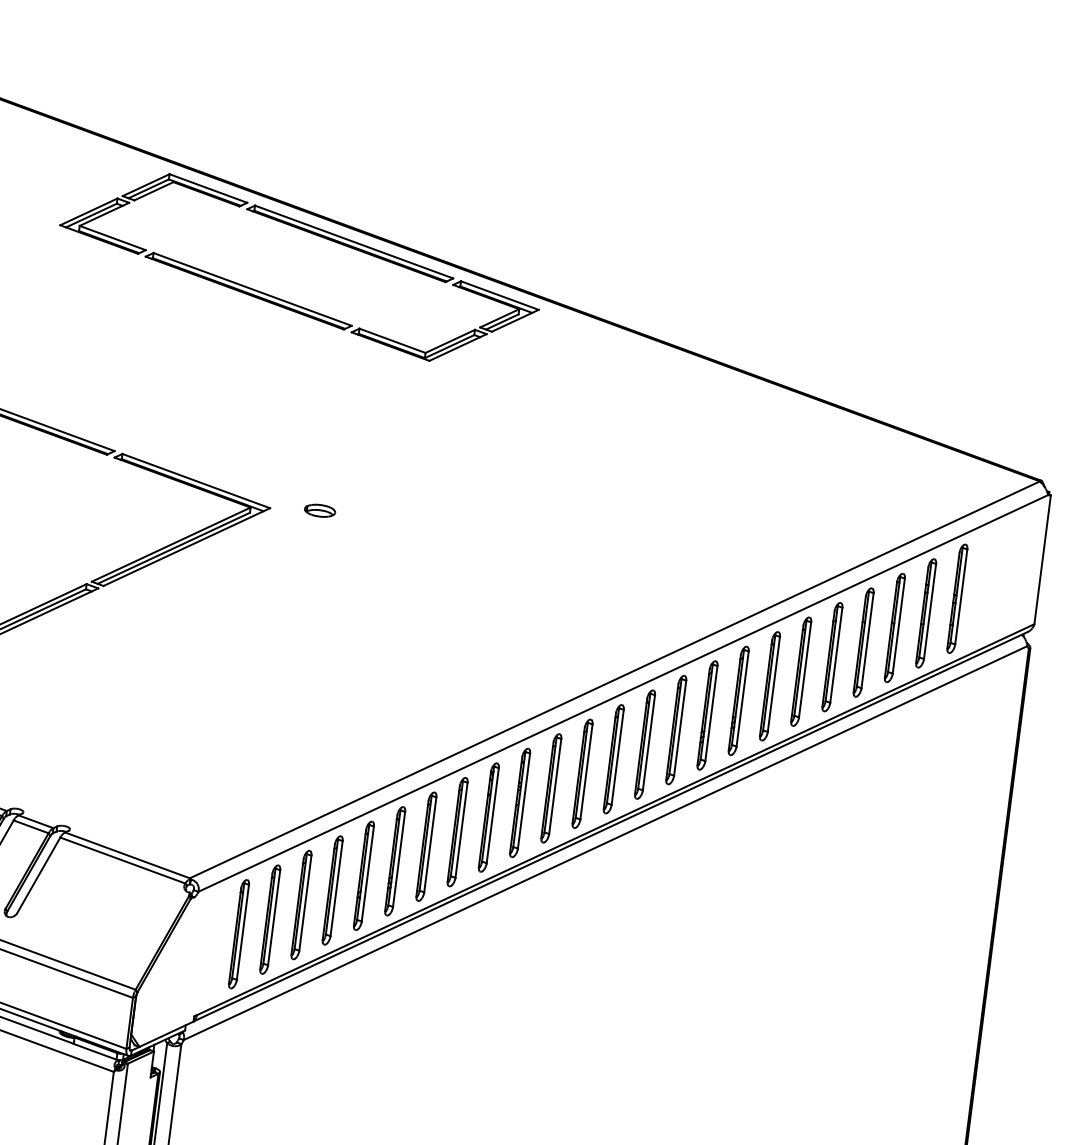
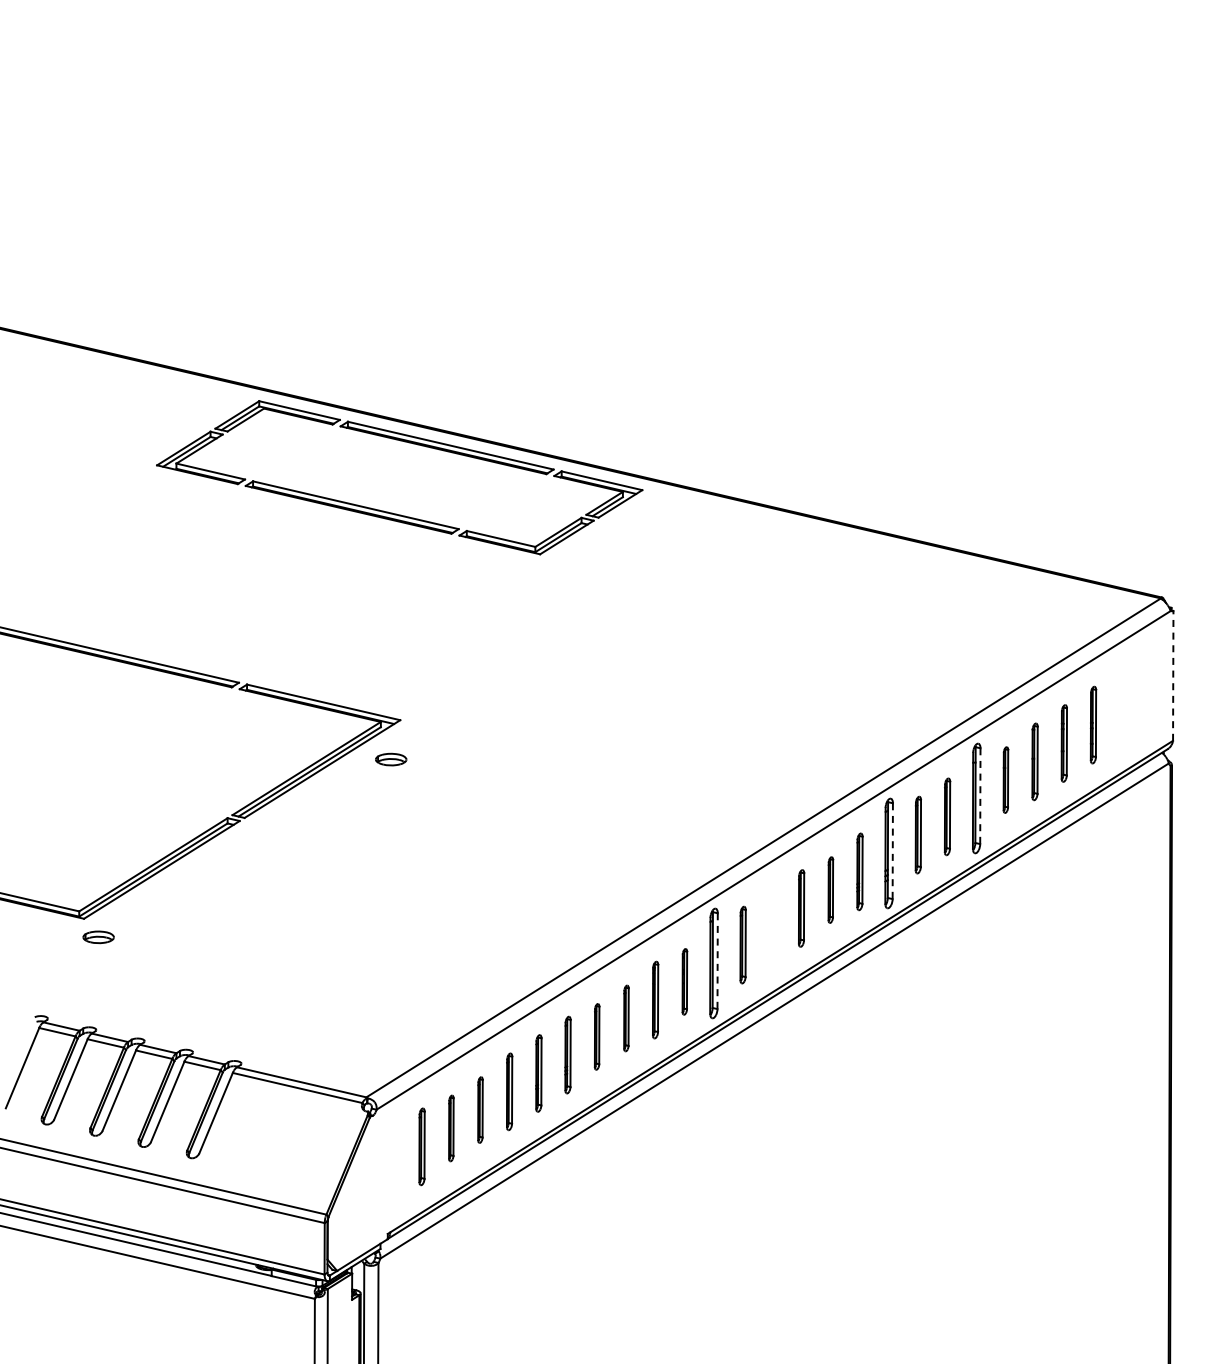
part: (320, 510) -> (391, 759), moved
line: (1042, 559) -> (1173, 675), solid -> dashed
part: (957, 598) -> (1093, 724), size x0.7
part: (926, 613) -> (1064, 743), size x0.7
part: (894, 627) -> (1034, 761), size x0.7
part: (863, 641) -> (1005, 779), size x0.6
line: (836, 655) -> (980, 796), solid -> dashed
part: (801, 671) -> (947, 816), size x0.7
part: (770, 685) -> (918, 834), size x0.7
line: (742, 699) -> (892, 851), solid -> dashed
part: (707, 715) -> (859, 871), size x0.7
part: (676, 729) -> (830, 889), size x0.6
part: (644, 744) -> (801, 908), size x0.7
part: (613, 758) -> (772, 926), removed
part: (581, 773) -> (742, 944), size x0.7
line: (555, 786) -> (717, 961), solid -> dashed
part: (519, 802) -> (684, 981), size x0.6
part: (488, 816) -> (655, 999), size x0.7
part: (457, 832) -> (626, 1018), size x0.6
part: (425, 846) -> (596, 1036), size x0.6
part: (394, 860) -> (567, 1054), size x0.7
part: (363, 875) -> (538, 1073), size x0.7
part: (332, 890) -> (509, 1091), size x0.7
part: (301, 904) -> (480, 1109), size x0.6
part: (270, 919) -> (451, 1128), size x0.6
part: (238, 933) -> (421, 1146), size x0.7

